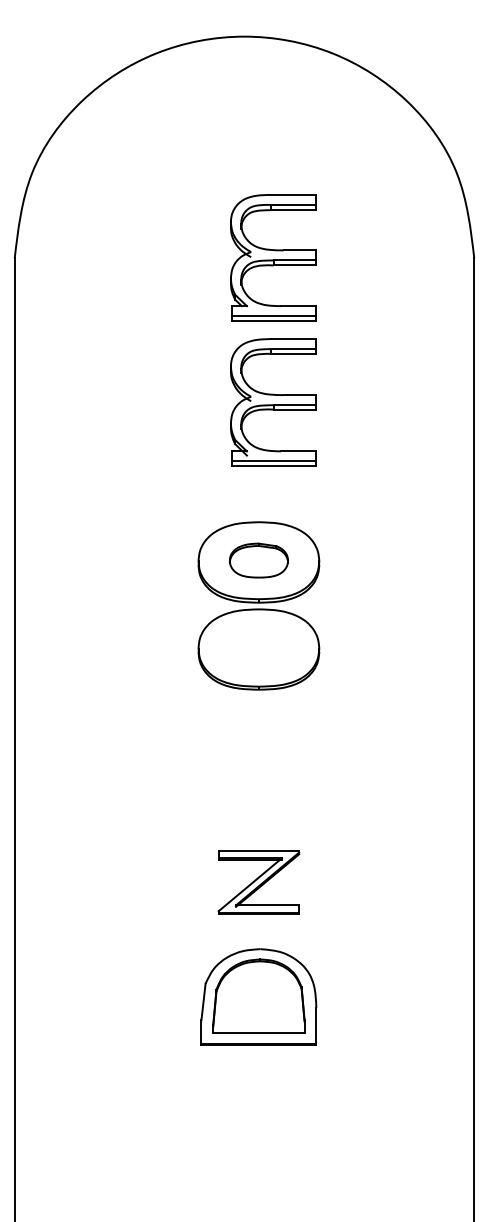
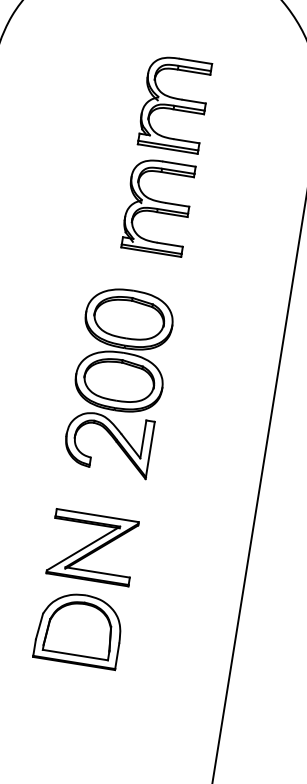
part: (258, 560) -> (129, 318), size x1.67
part: (258, 647) -> (119, 380), added
part: (264, 730) -> (113, 439), added
part: (258, 882) -> (92, 547), size x1.43

